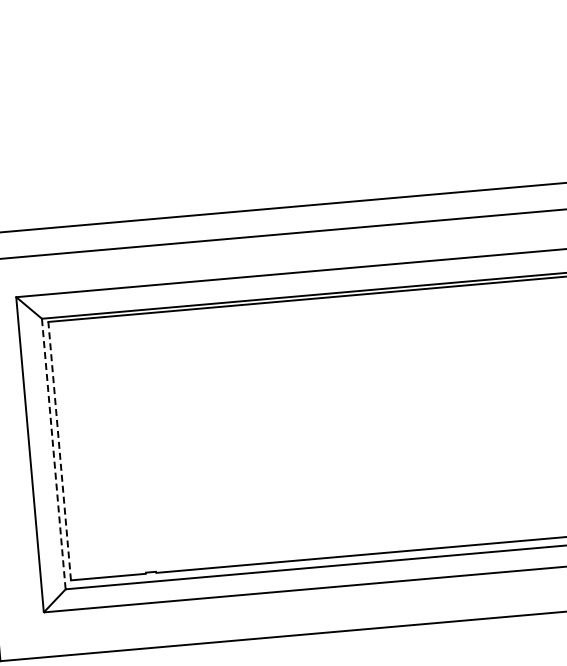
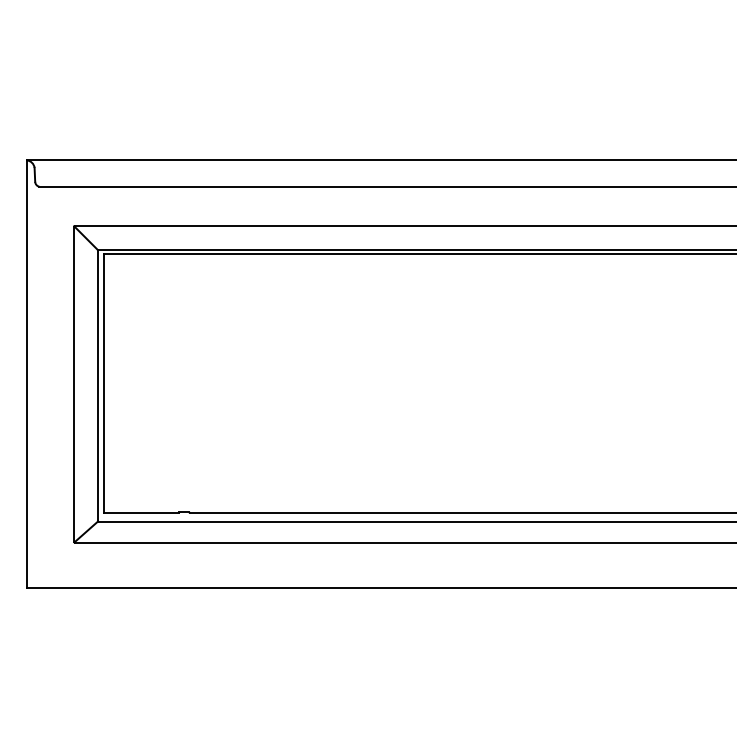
line: (59, 451) -> (103, 383), dashed -> solid
line: (53, 454) -> (97, 386), dashed -> solid

